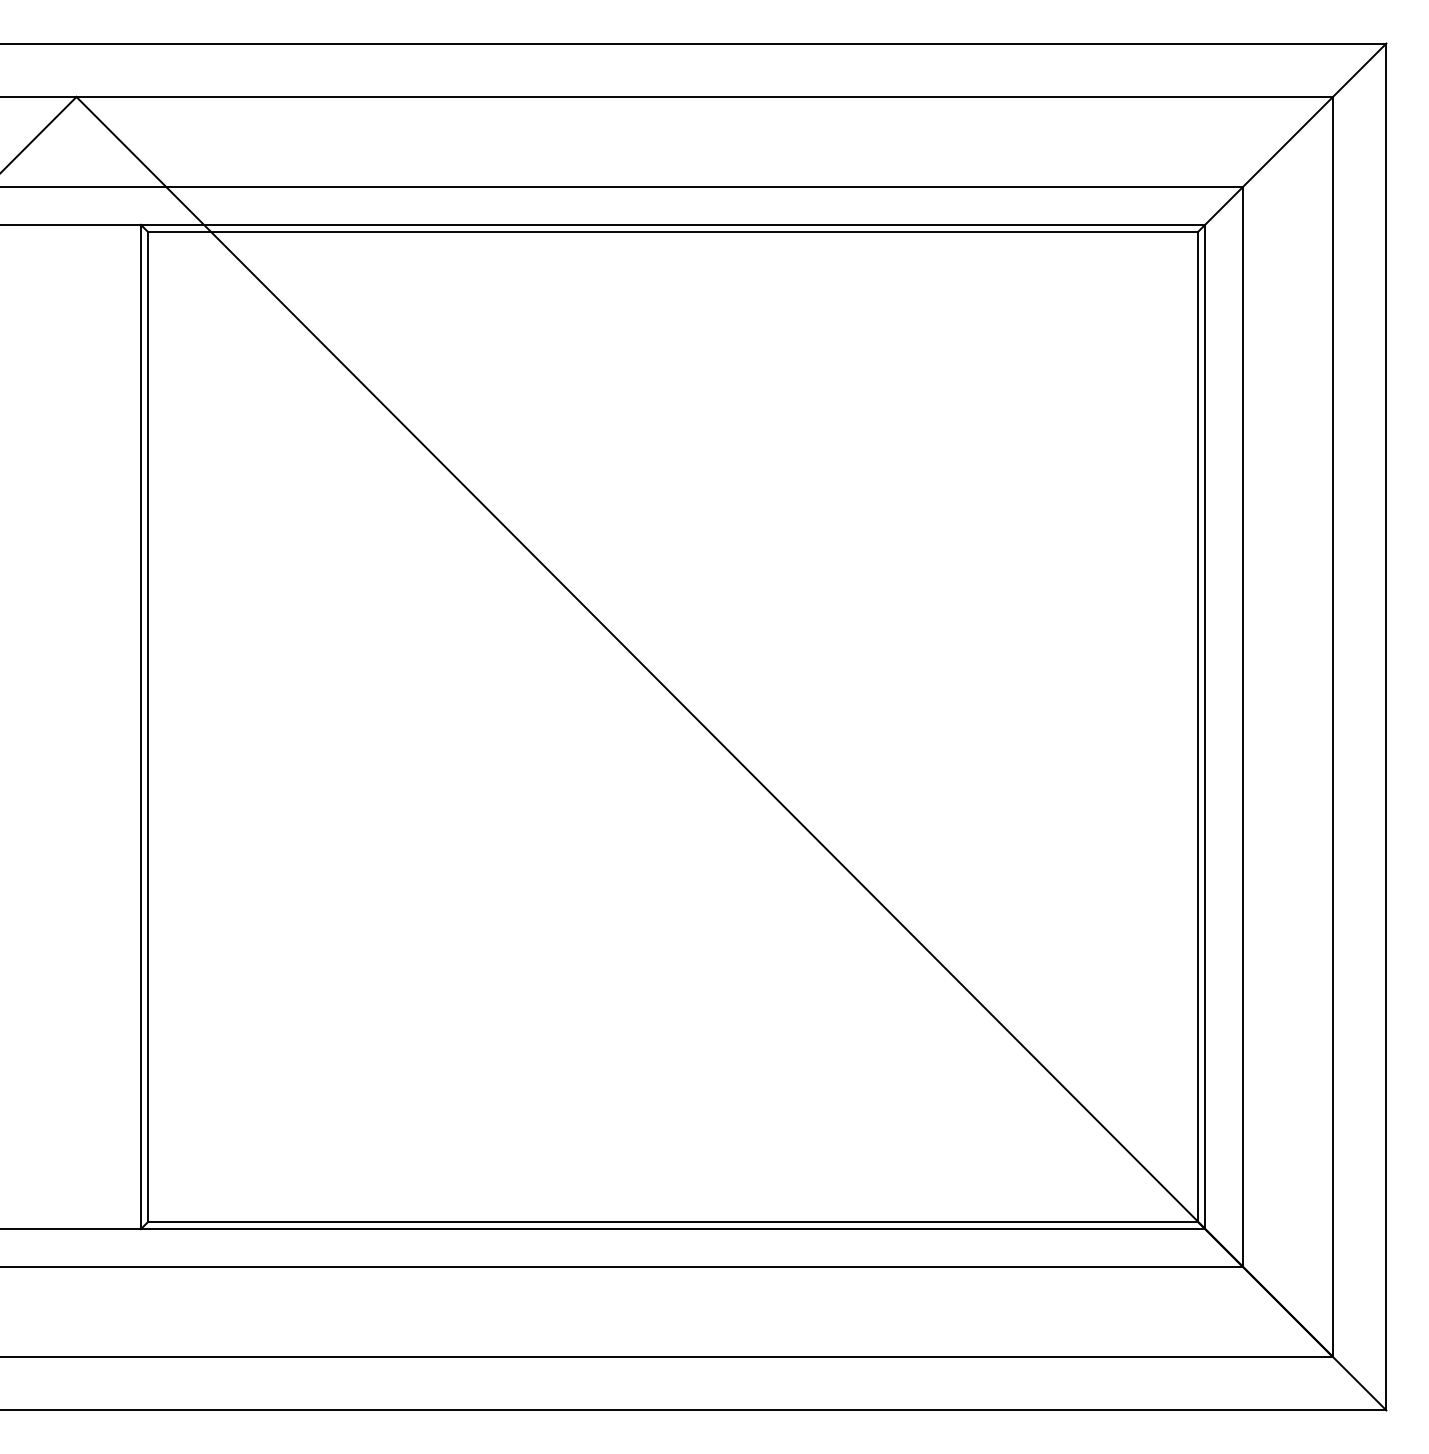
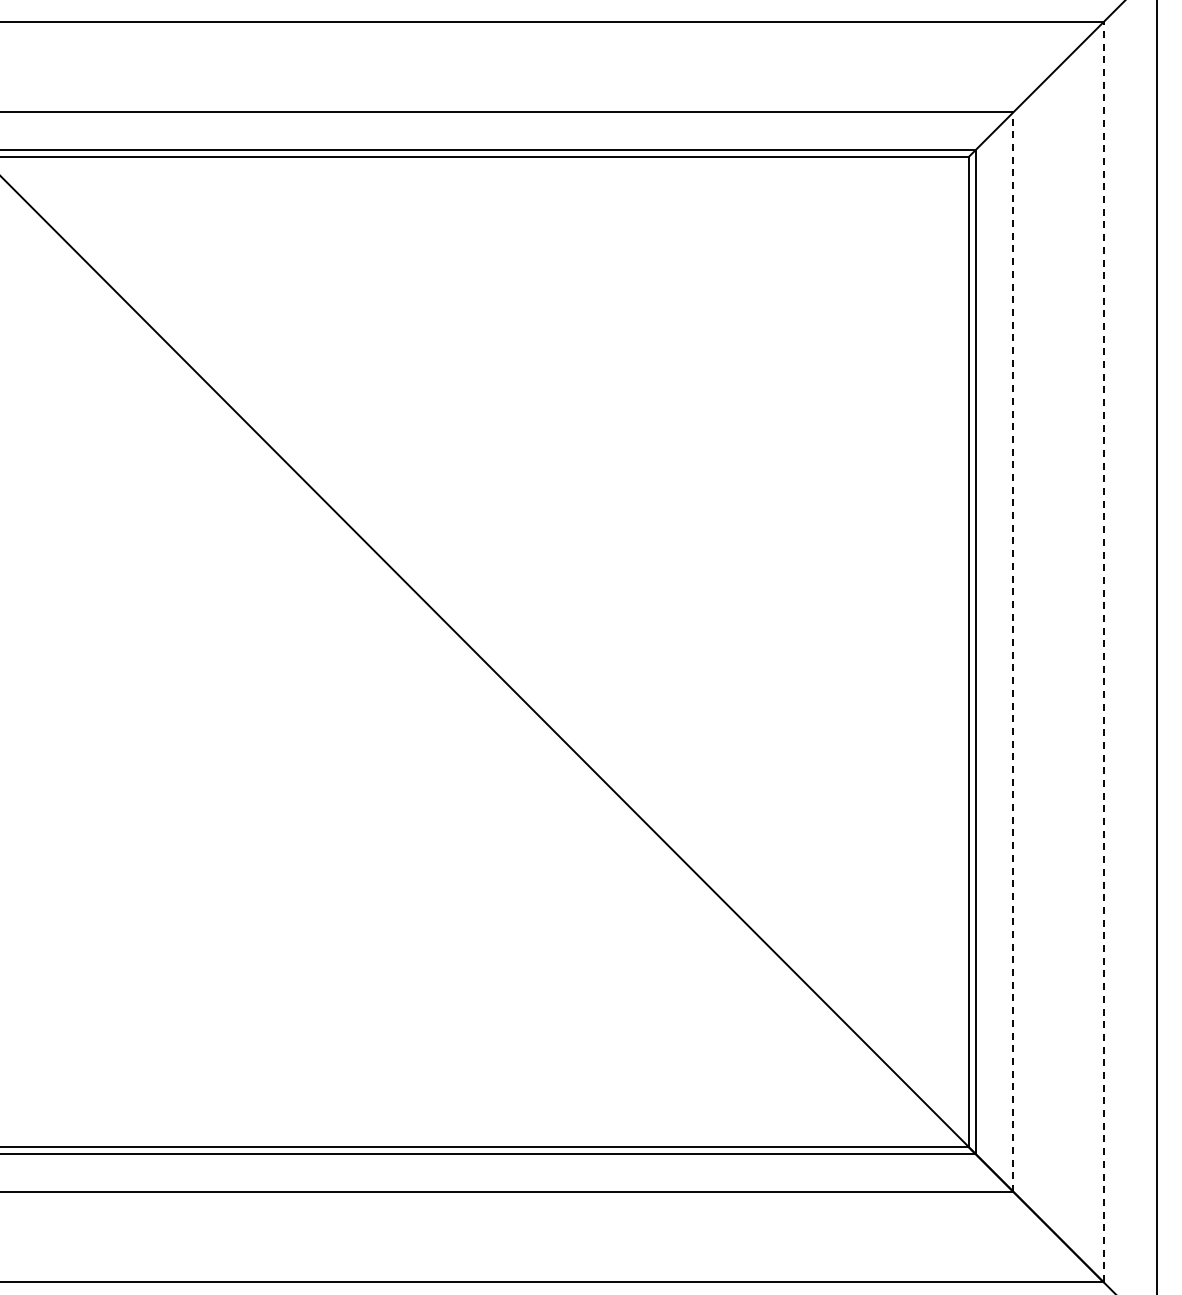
line: (1242, 726) -> (1013, 651), solid -> dashed
line: (1332, 726) -> (1103, 651), solid -> dashed

